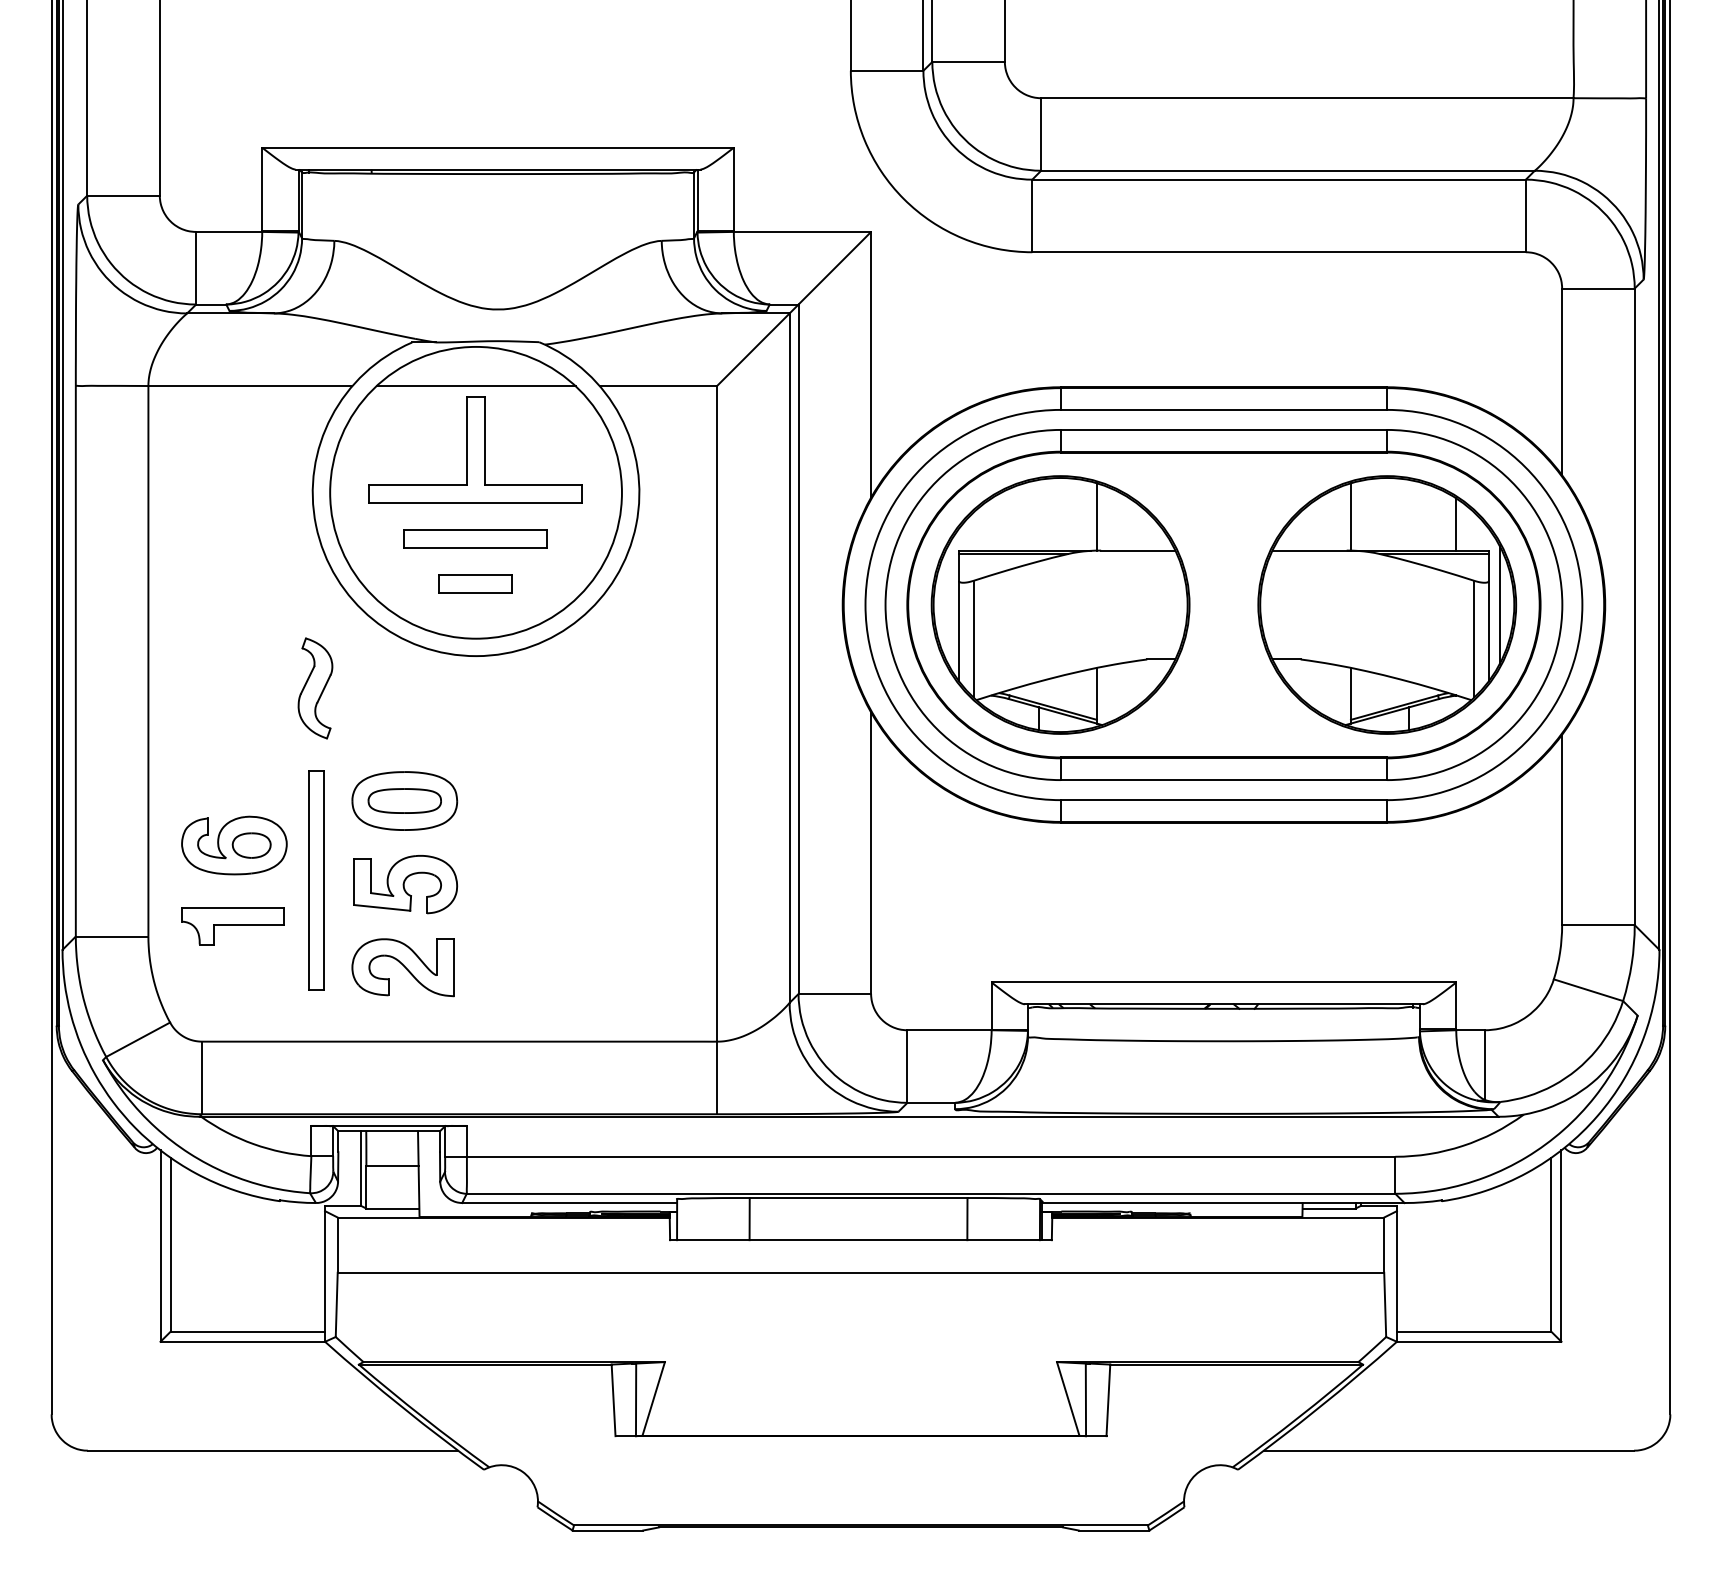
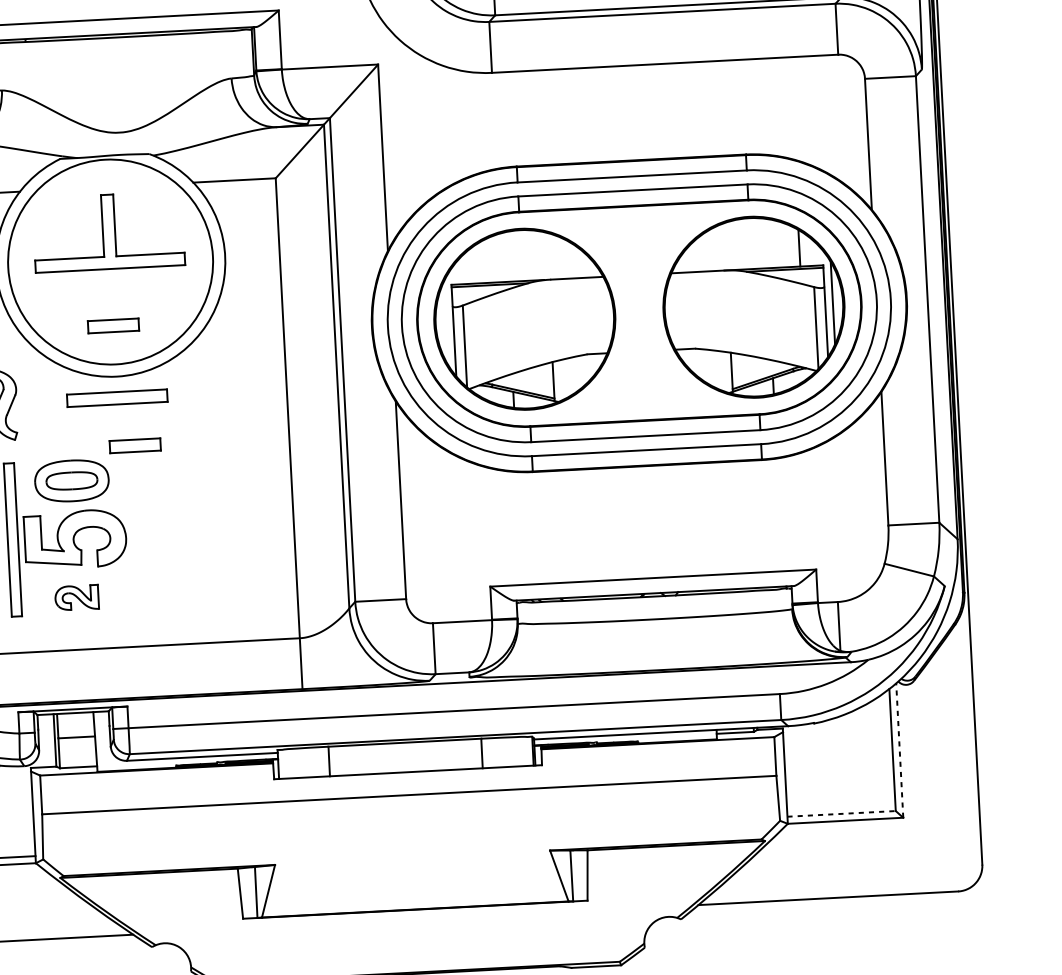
line: (475, 386) -> (106, 187), removed
line: (1096, 516) -> (546, 255), removed
line: (1350, 516) -> (724, 246), removed
part: (475, 538) -> (117, 397), moved
part: (497, 755) -> (135, 445), added
part: (405, 884) -> (75, 539), size x1.4
part: (402, 967) -> (76, 597), size x0.6
line: (1561, 1246) -> (899, 750), solid -> dashed
line: (1474, 1331) -> (841, 813), solid -> dashed

